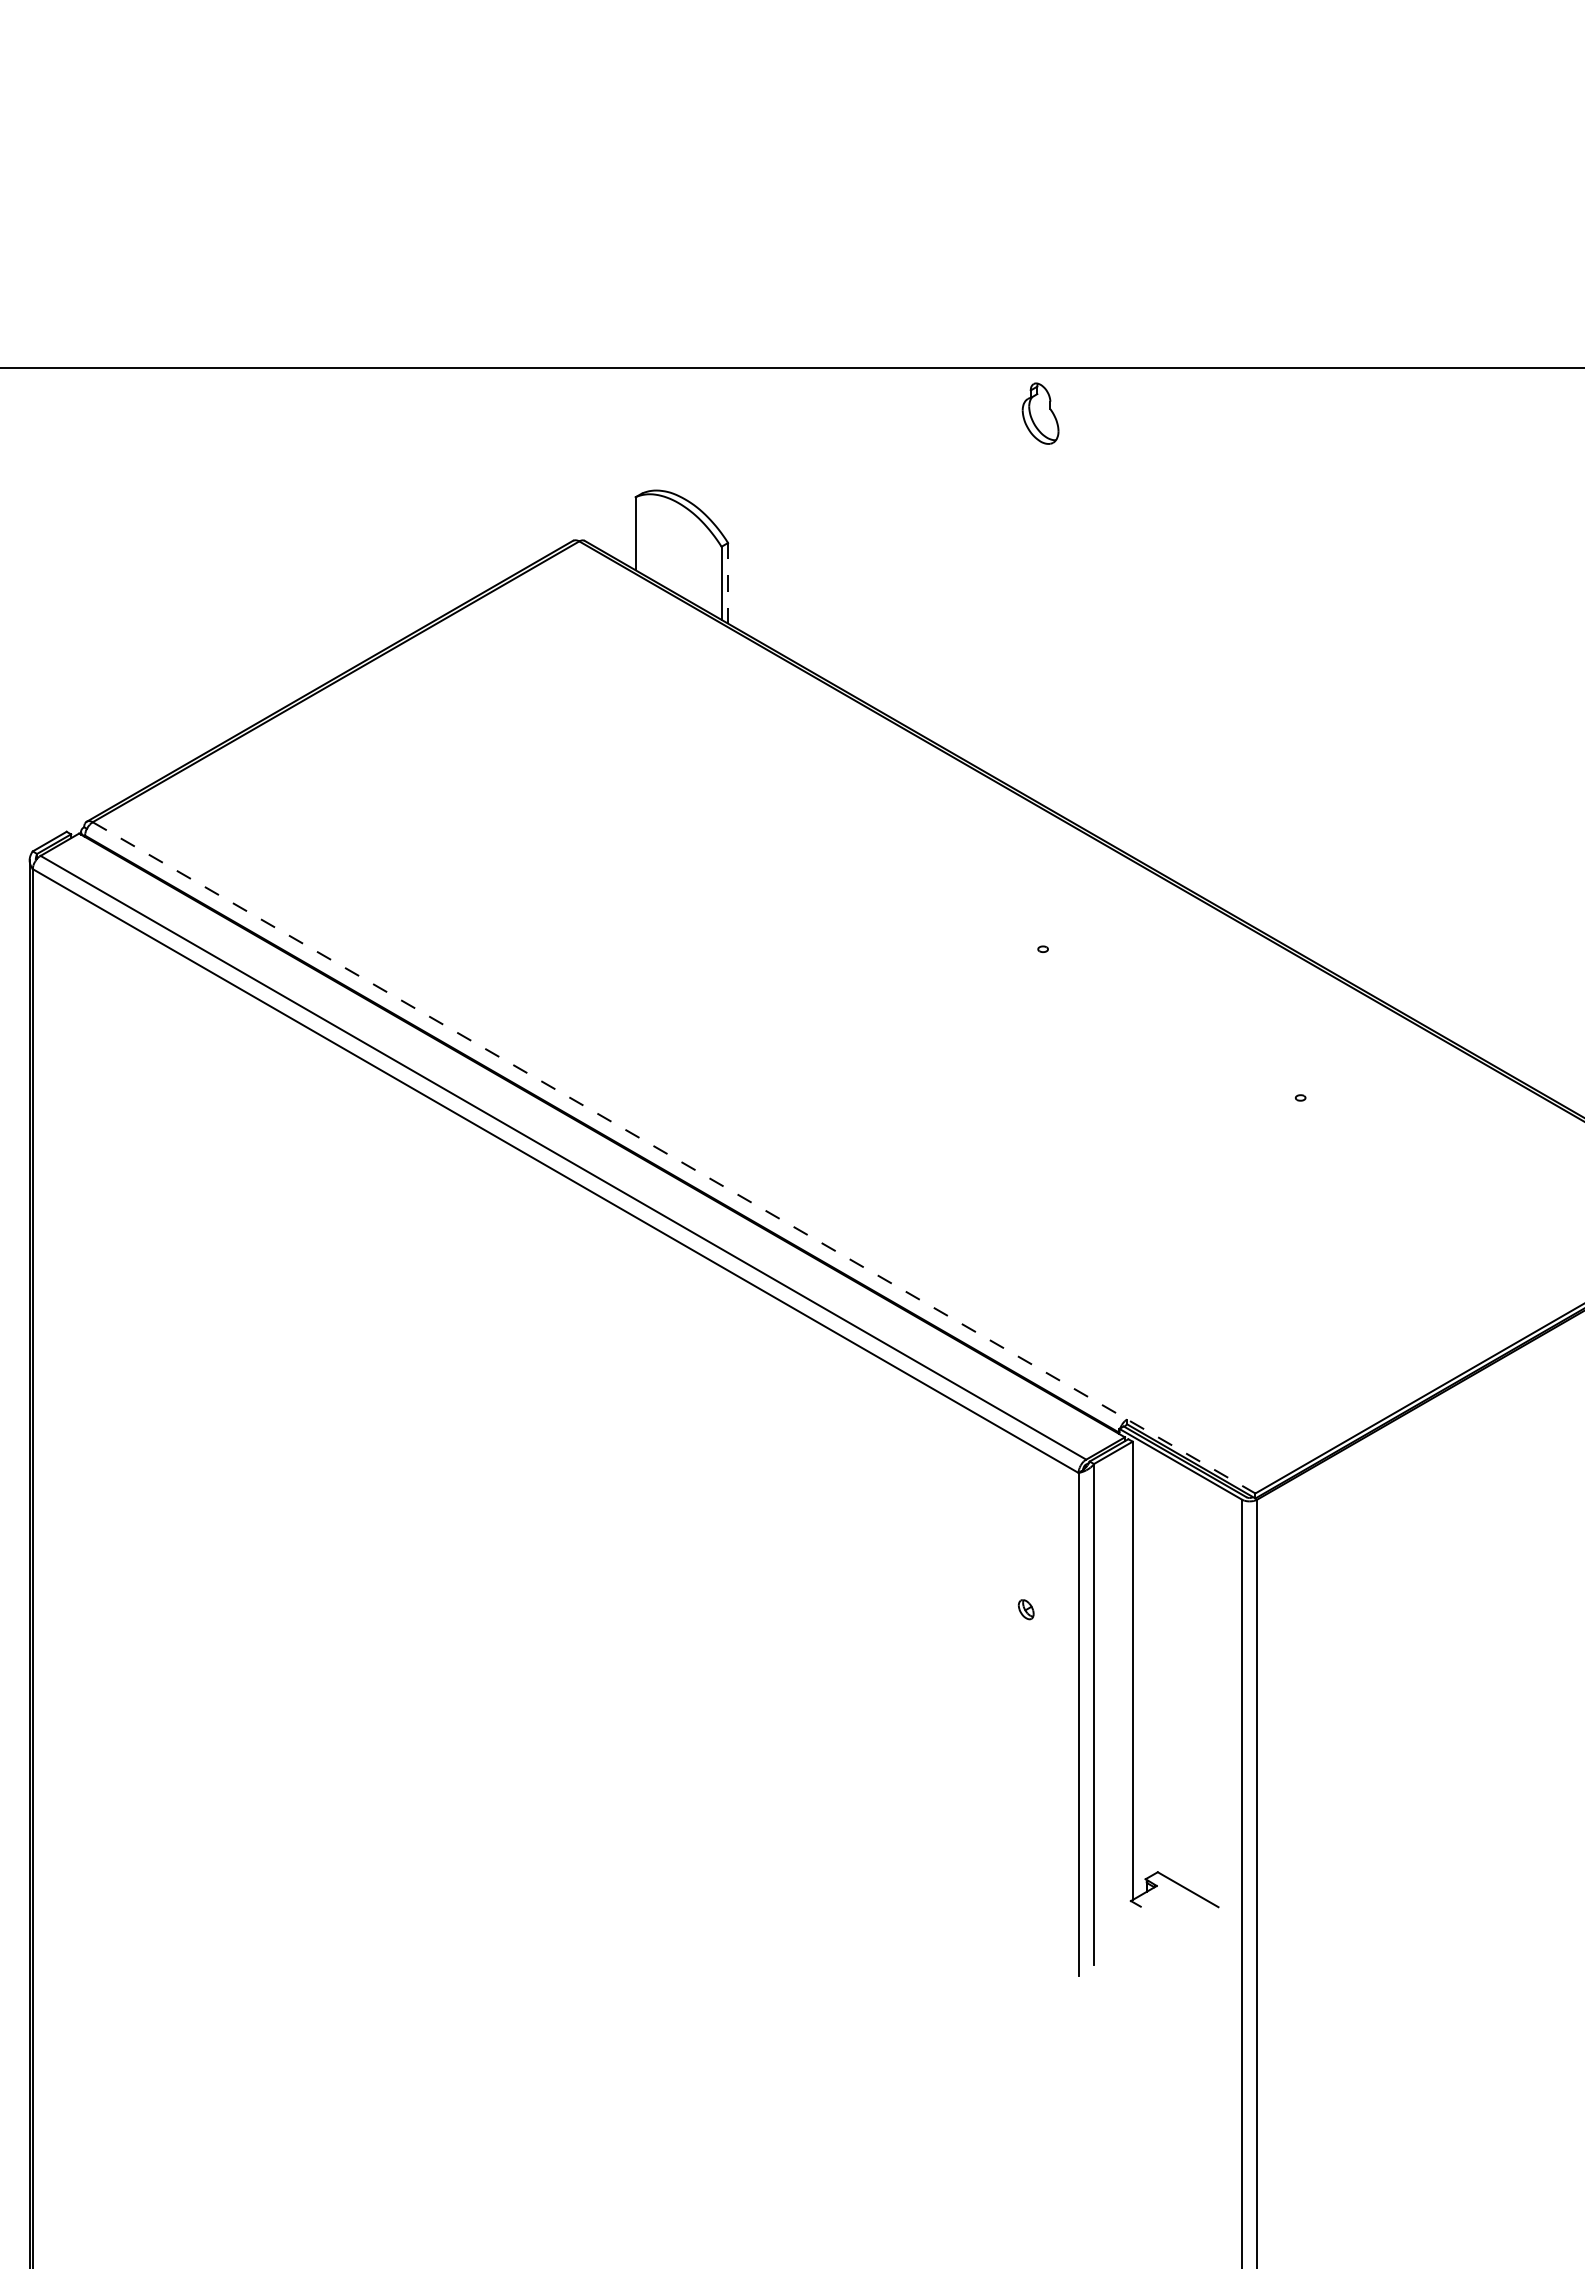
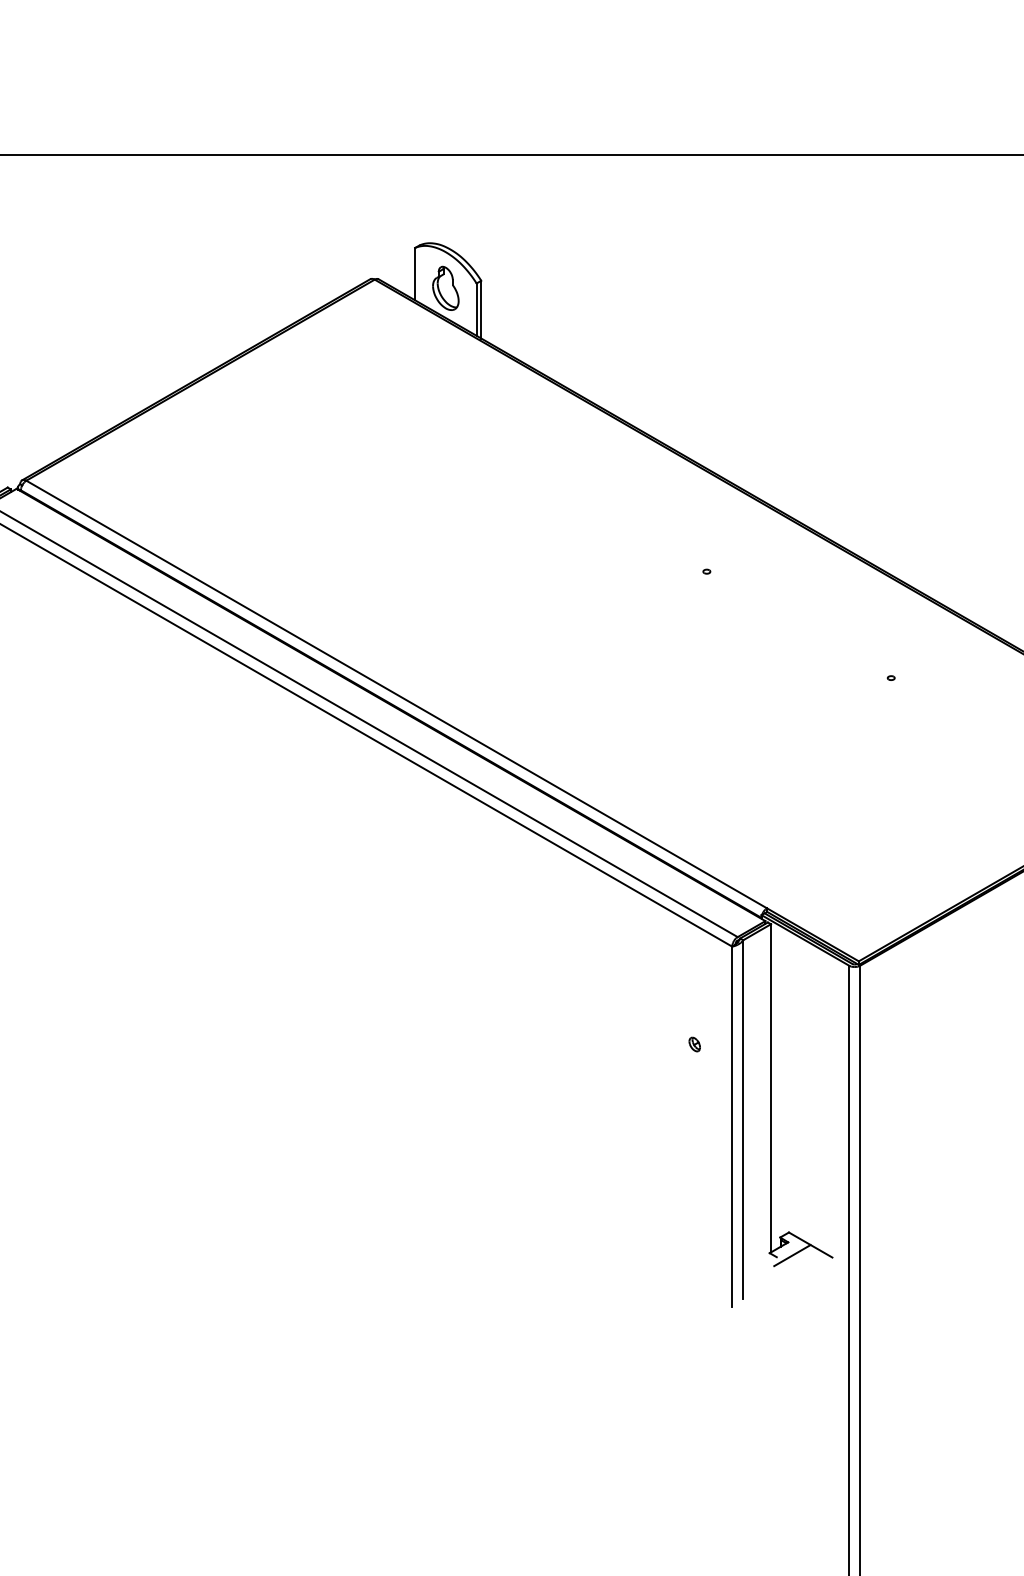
part: (1040, 413) -> (445, 288), moved
line: (728, 583) -> (481, 309), dashed -> solid
line: (674, 1158) -> (442, 721), dashed -> solid
line: (1162, 1904) -> (792, 1255), added

